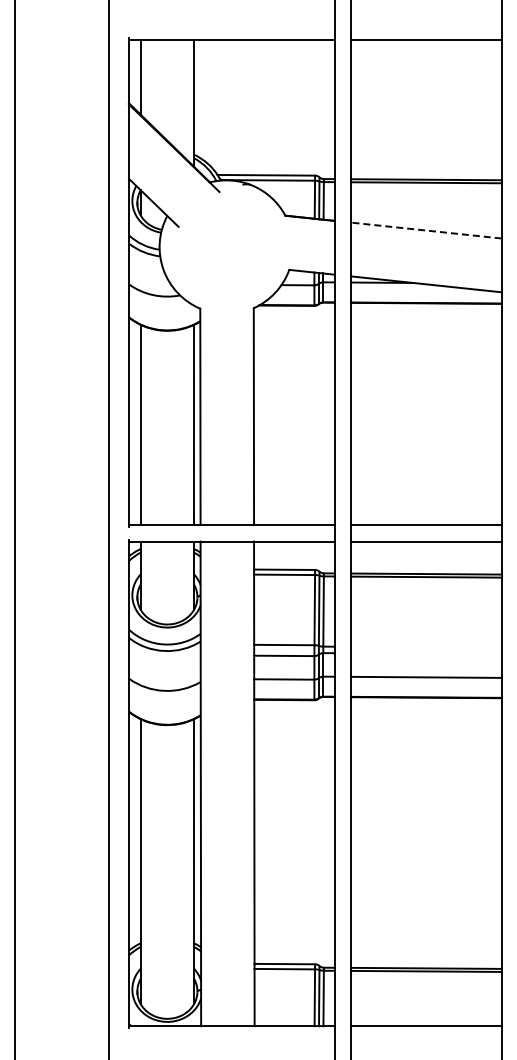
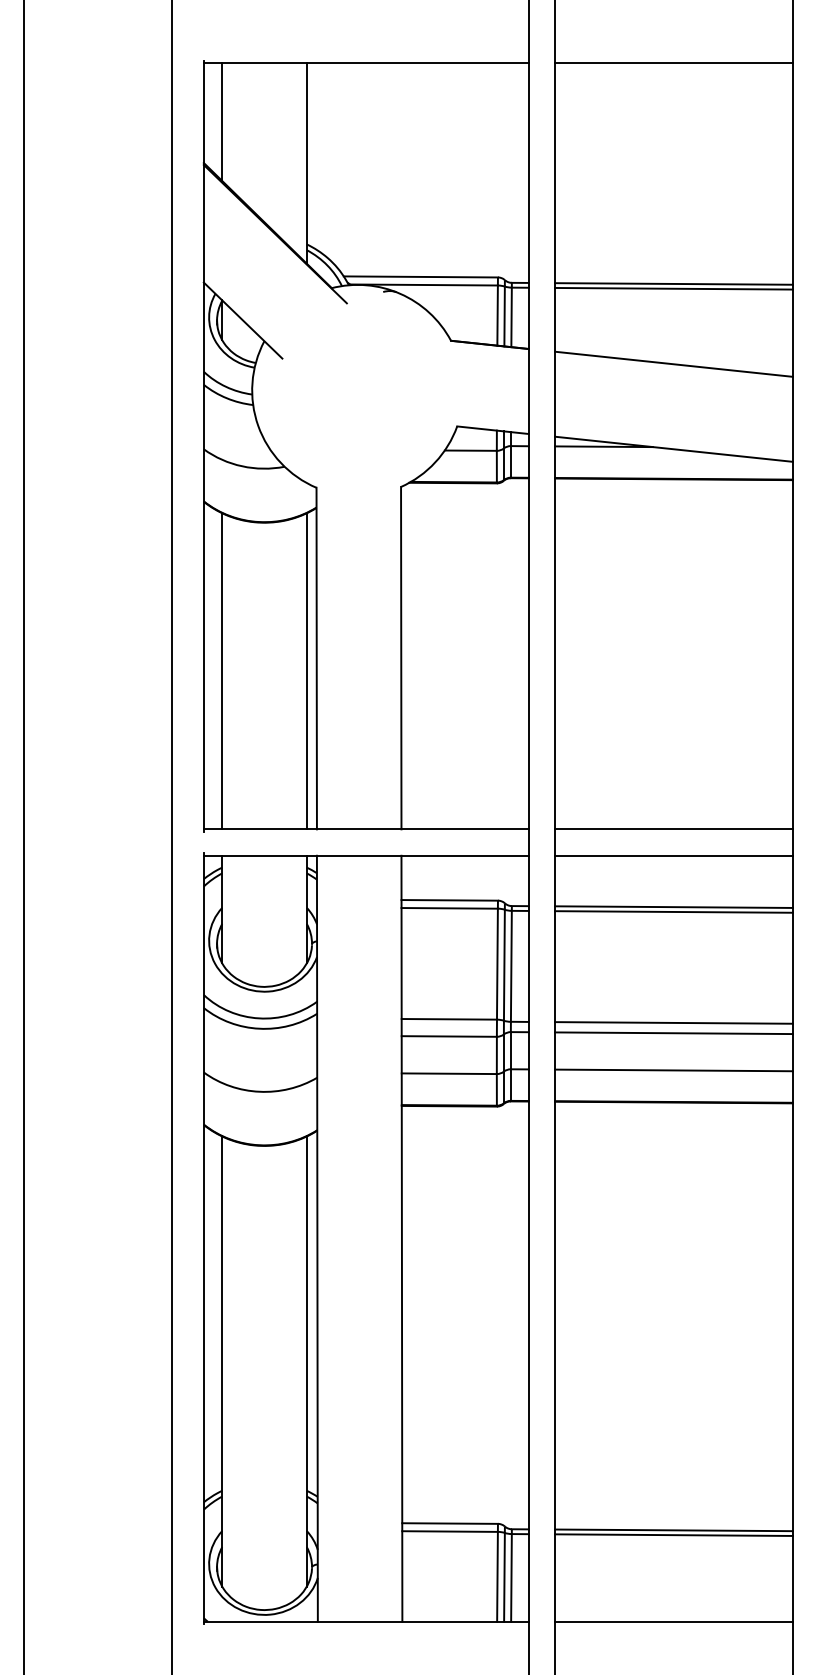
line: (426, 230) -> (674, 364), dashed -> solid
line: (426, 646) -> (674, 1021), added
line: (426, 653) -> (674, 1032), added

